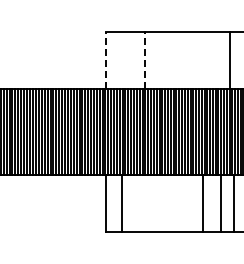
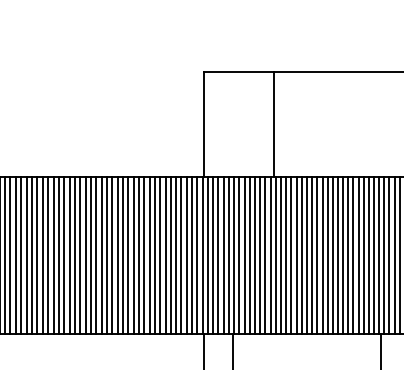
line: (106, 60) -> (204, 124), dashed -> solid
line: (144, 60) -> (274, 124), dashed -> solid

